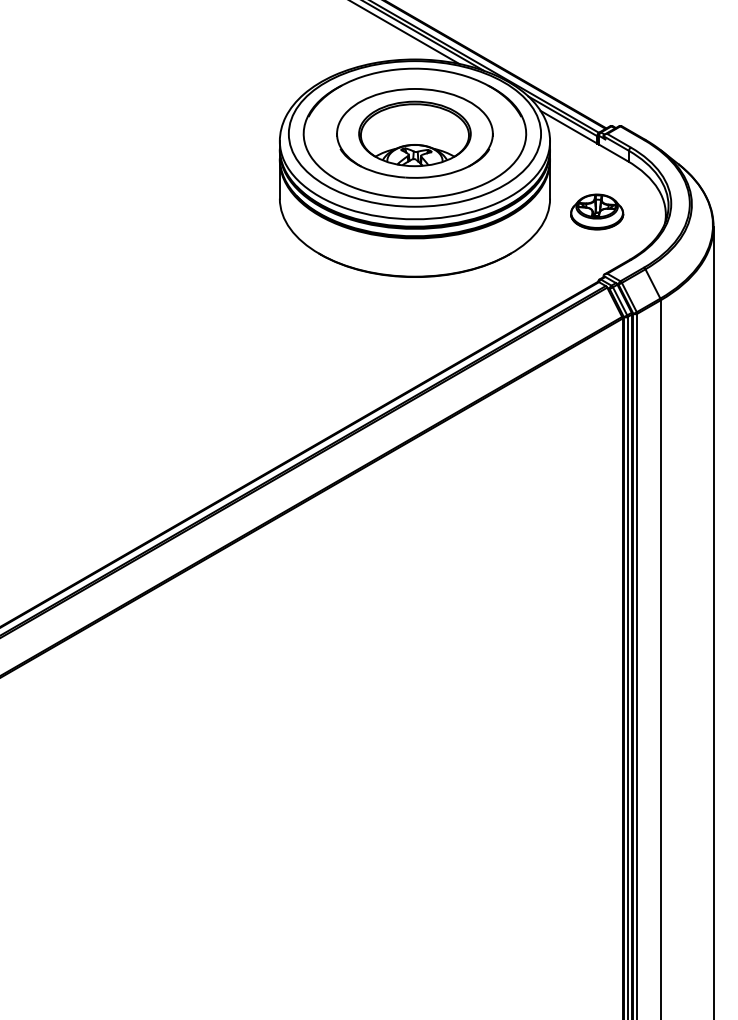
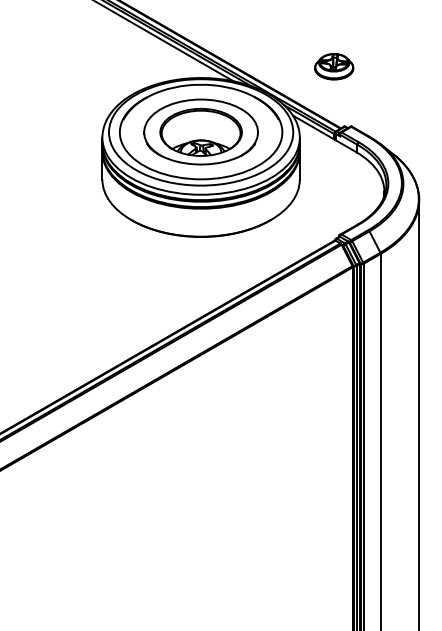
part: (597, 211) -> (334, 66), moved

